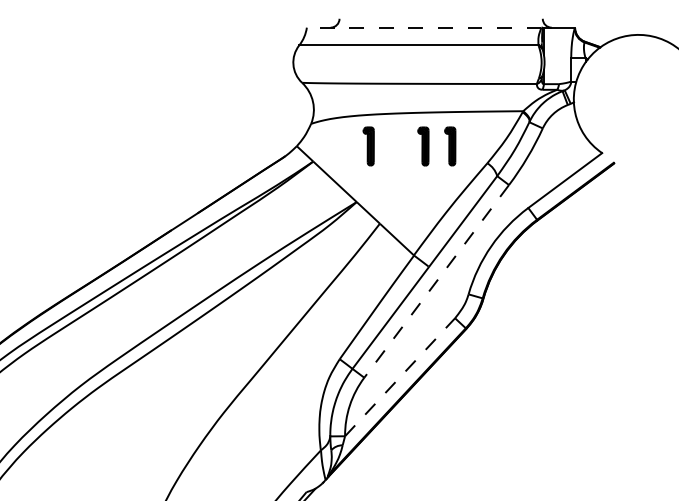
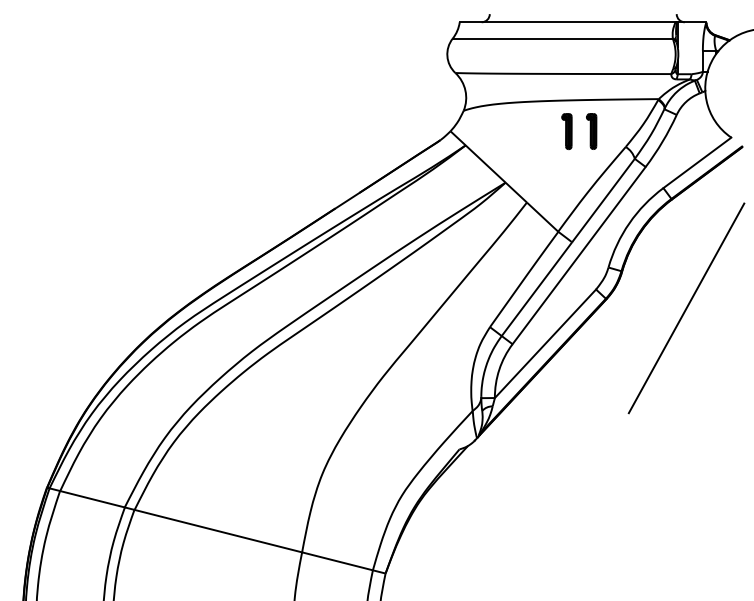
line: (424, 27) -> (567, 22), dashed -> solid
part: (368, 146) -> (516, 131), removed
line: (437, 281) -> (579, 255), dashed -> solid
line: (553, 338) -> (686, 308), added
line: (400, 376) -> (545, 343), dashed -> solid

